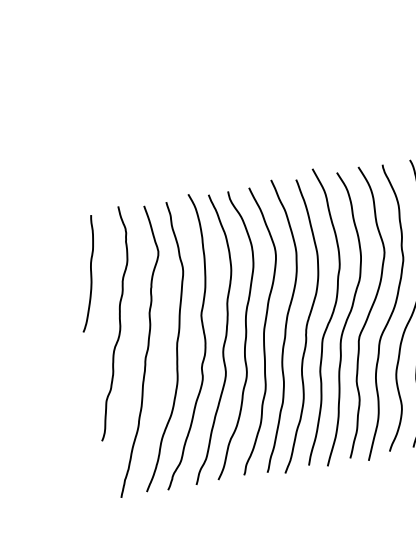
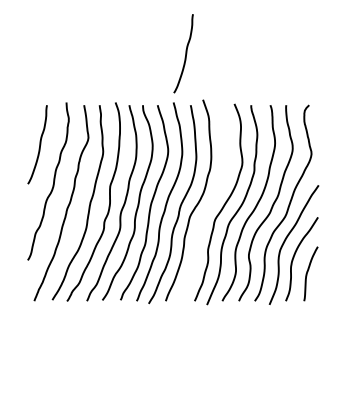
curve: (276, 107) -> (185, 53), added
curve: (345, 320) -> (207, 206), removed

